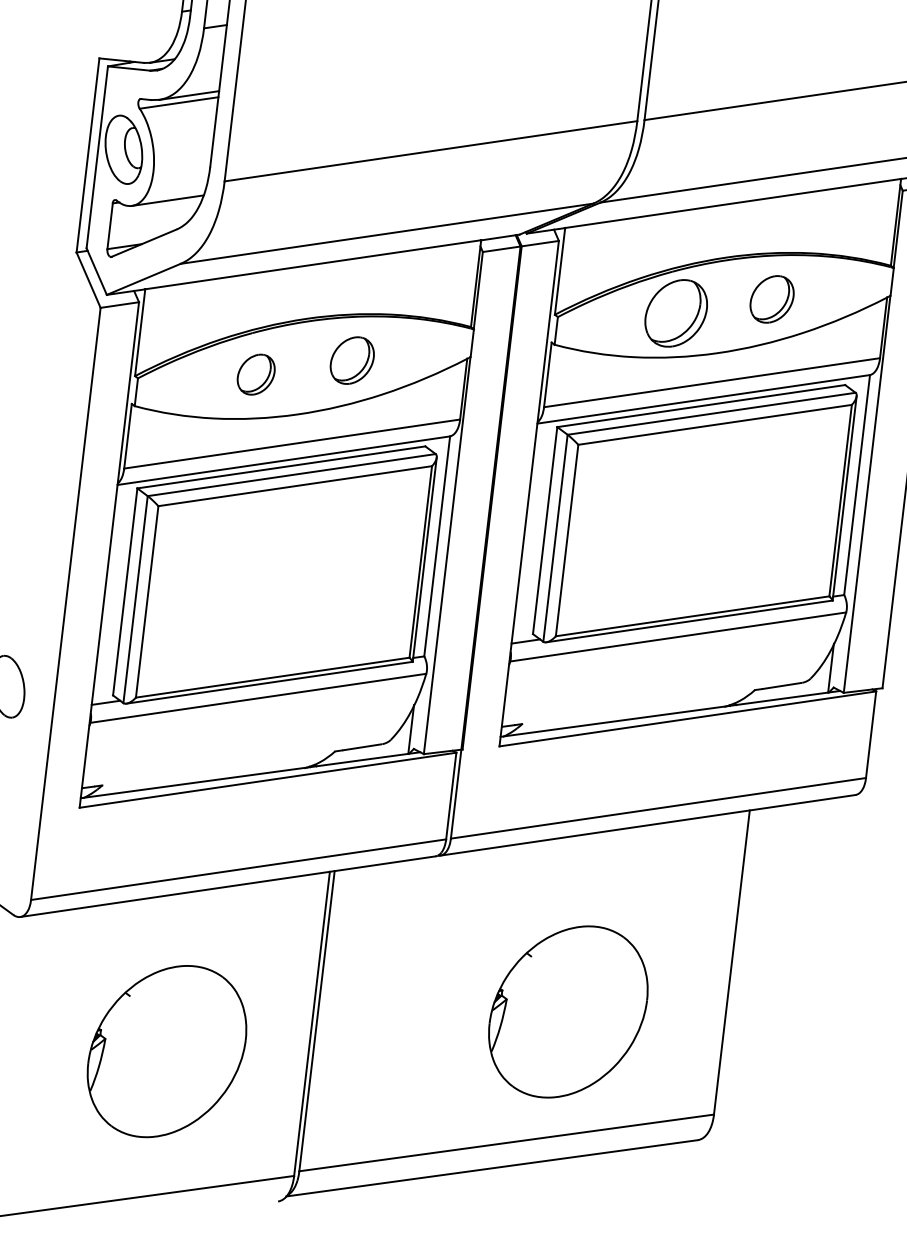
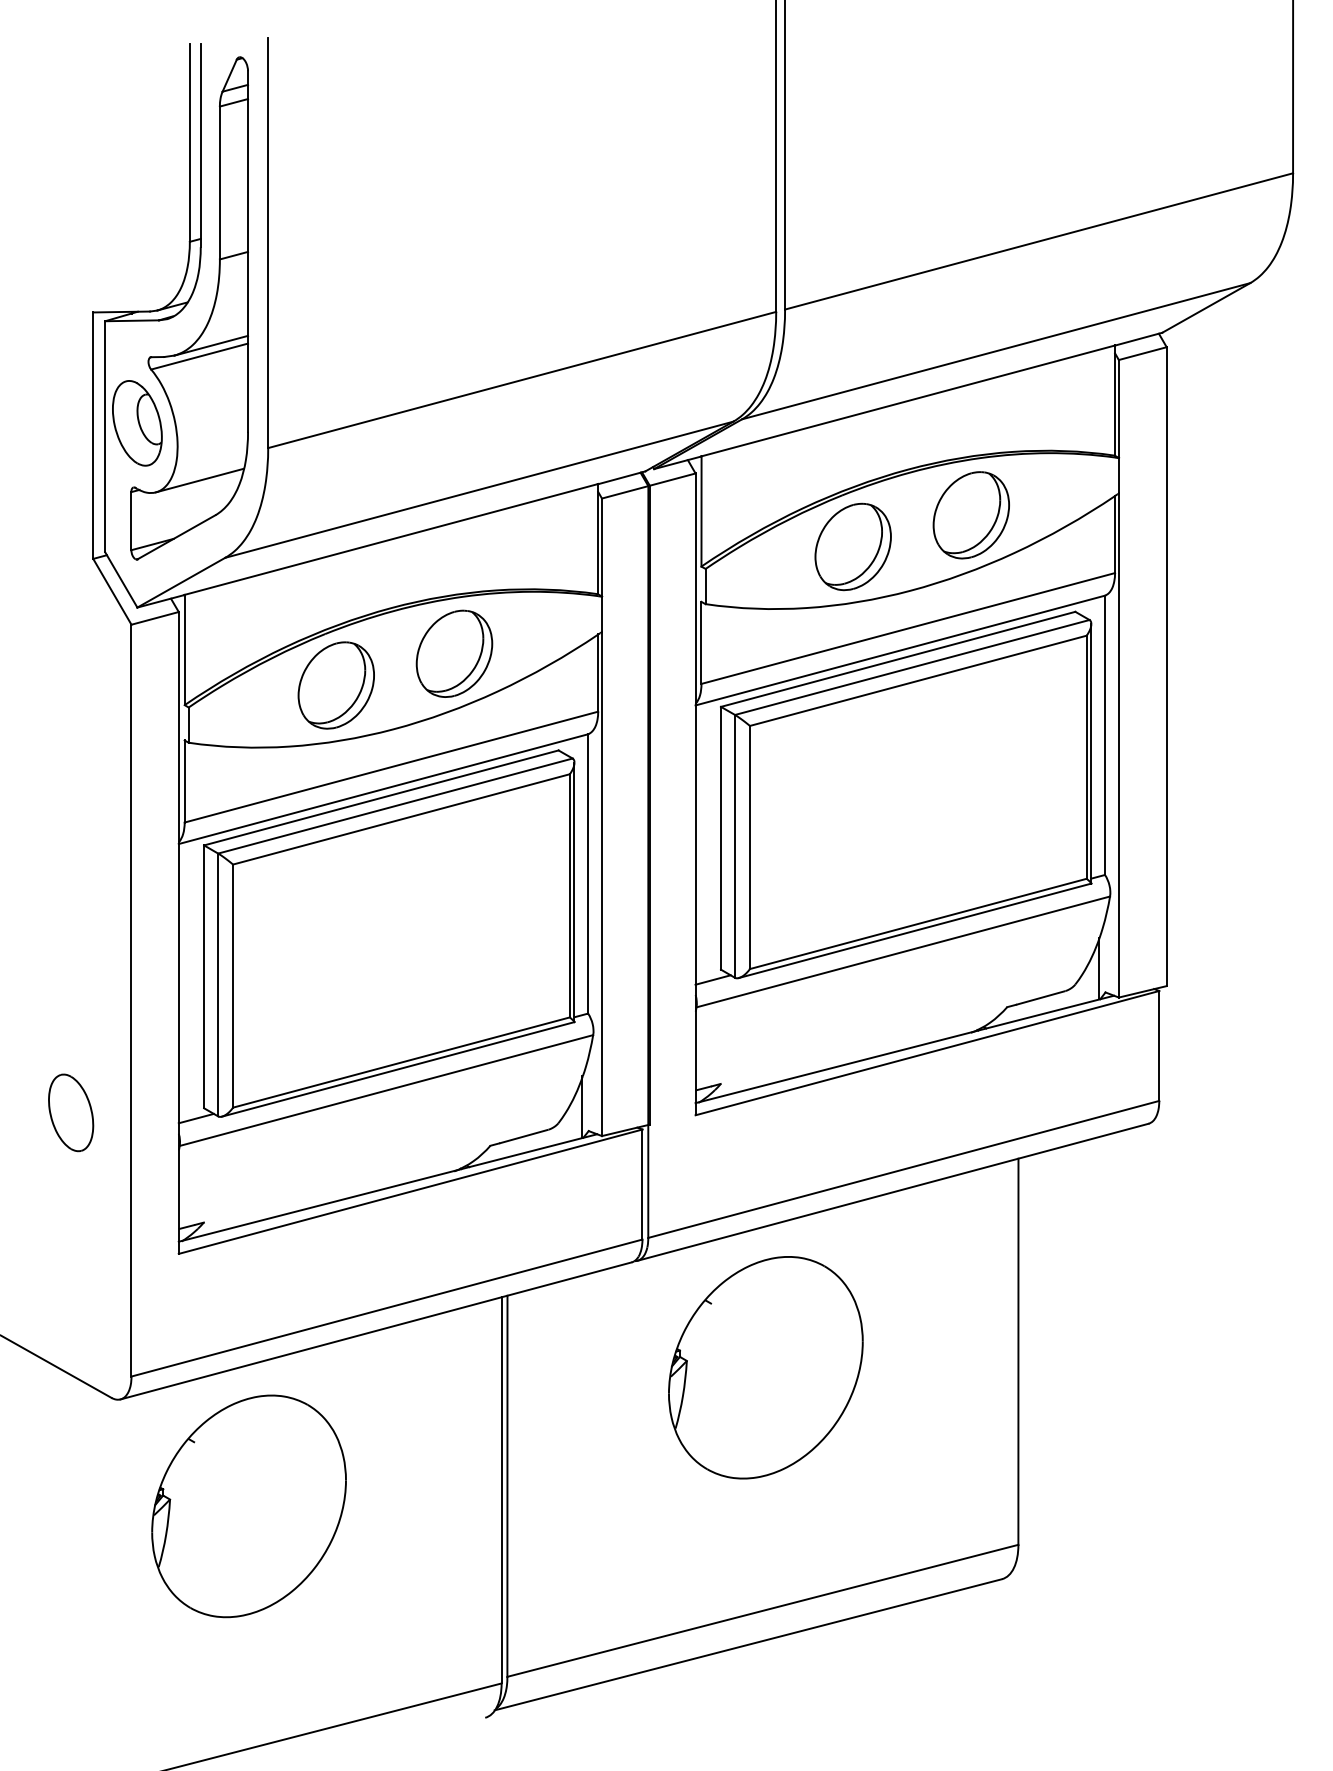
part: (771, 299) -> (970, 515), size x1.43
part: (352, 360) -> (454, 653), size x1.43
part: (255, 374) -> (335, 685), size x1.67
part: (568, 1011) -> (765, 1367), moved
part: (166, 1051) -> (248, 1506), moved

